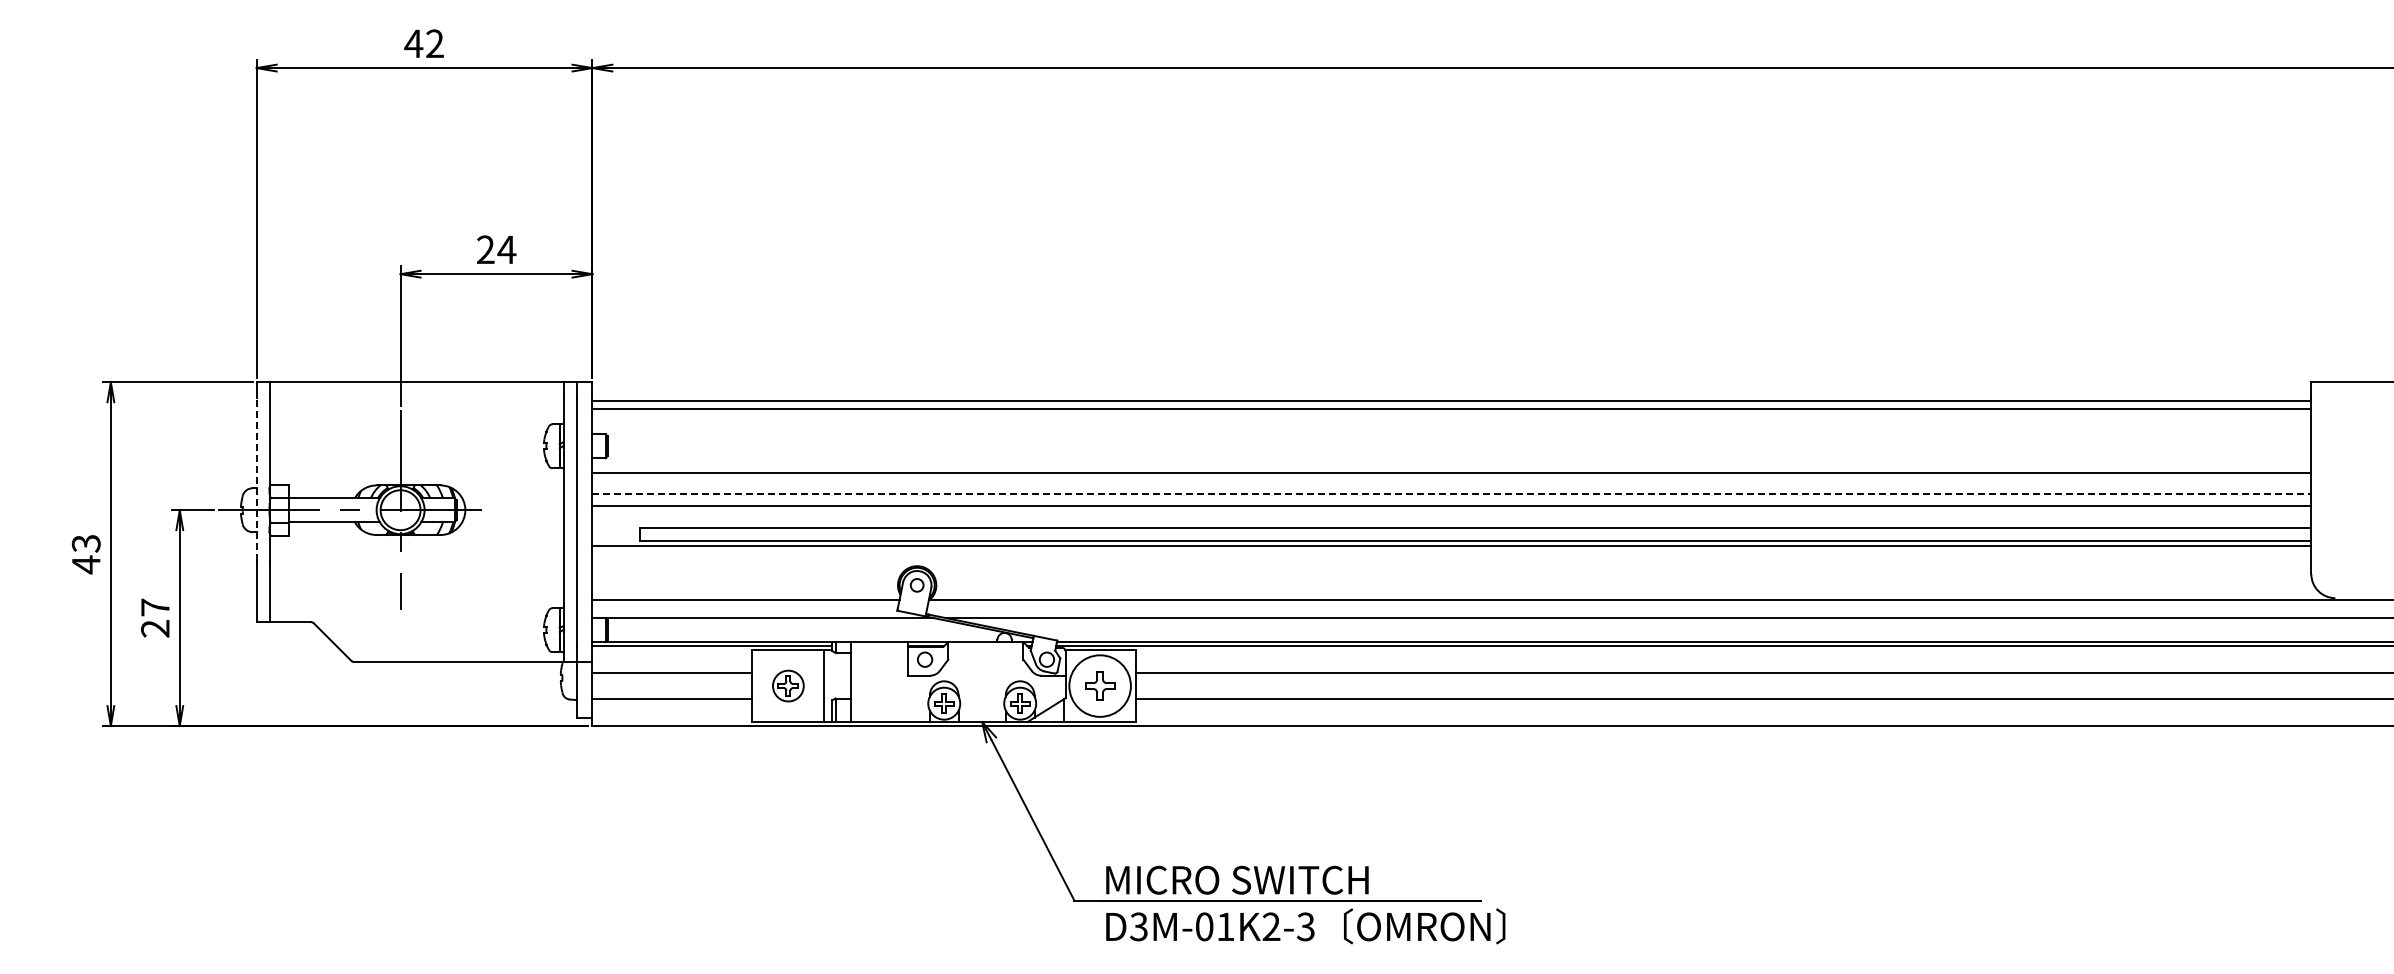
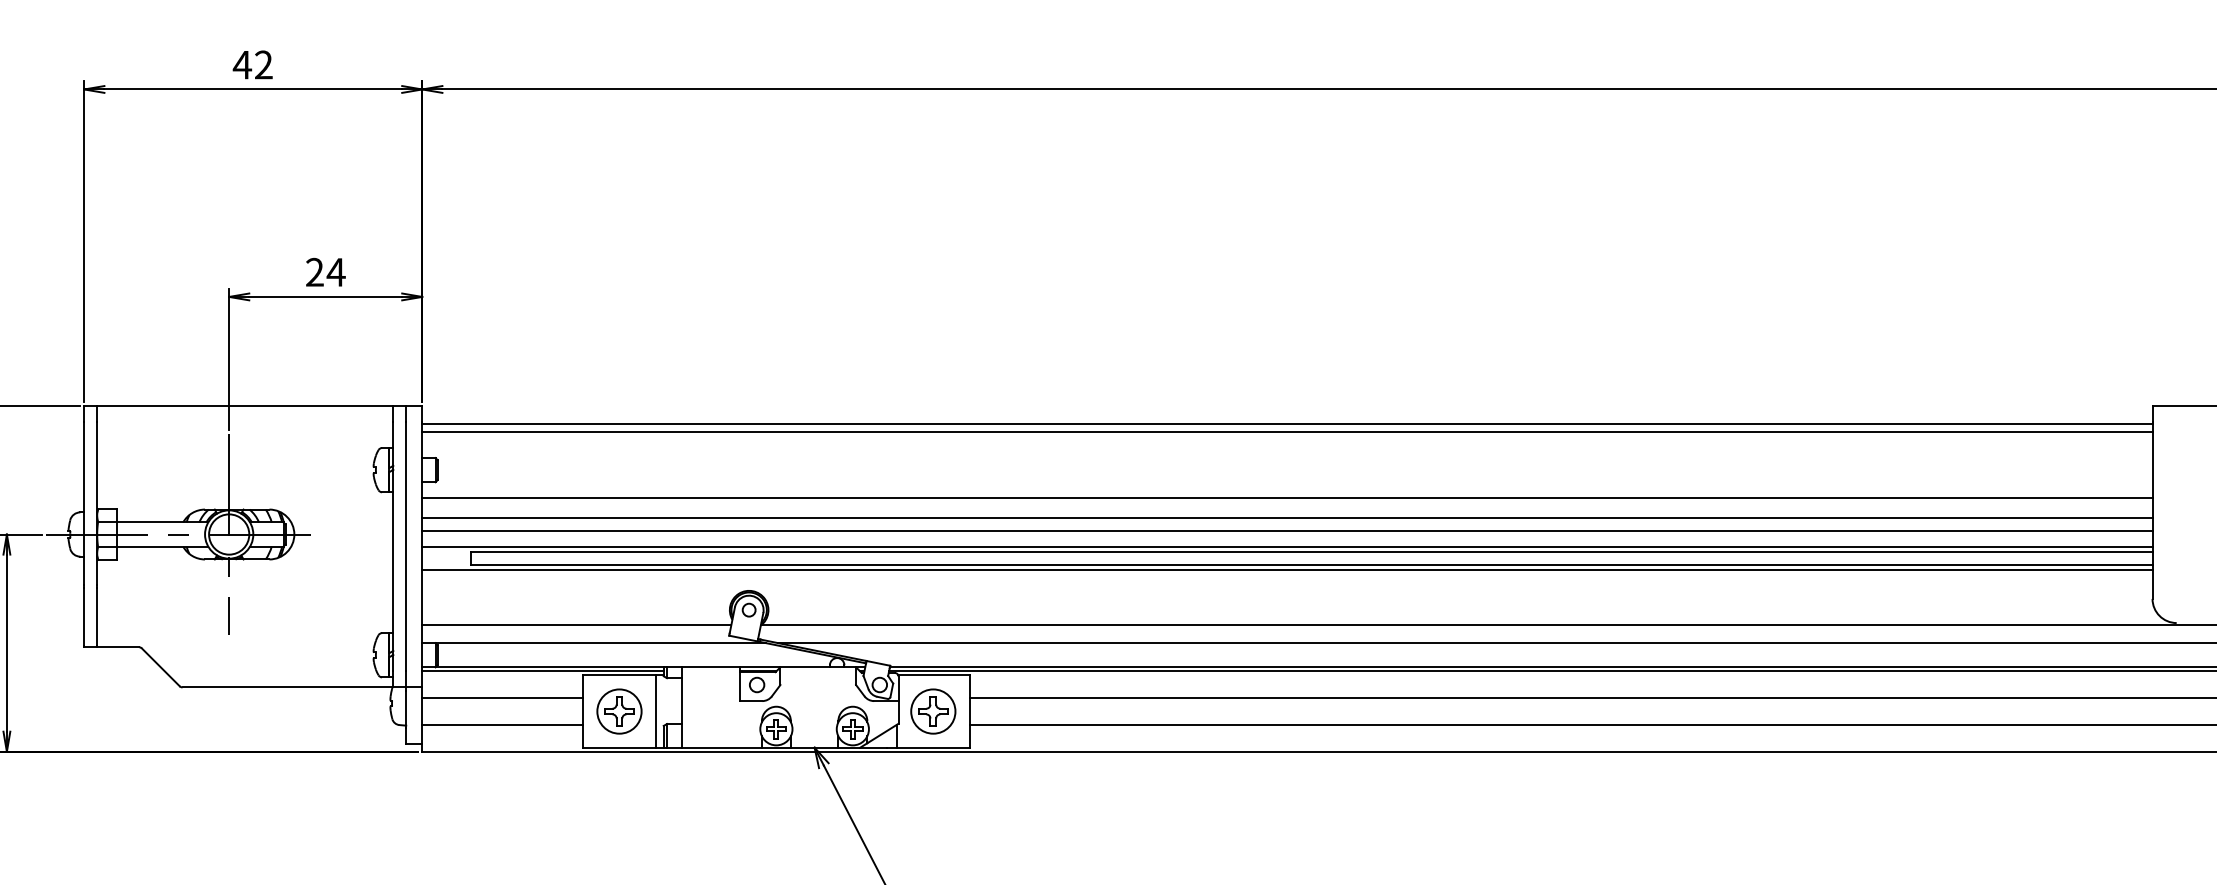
line: (256, 478) -> (84, 502), dashed -> solid
line: (1452, 494) -> (1288, 518), dashed -> solid
line: (1451, 522) -> (1287, 546), added
part: (788, 685) -> (619, 710), size x1.43
circle: (1100, 686) -> (933, 711), size x0.71

